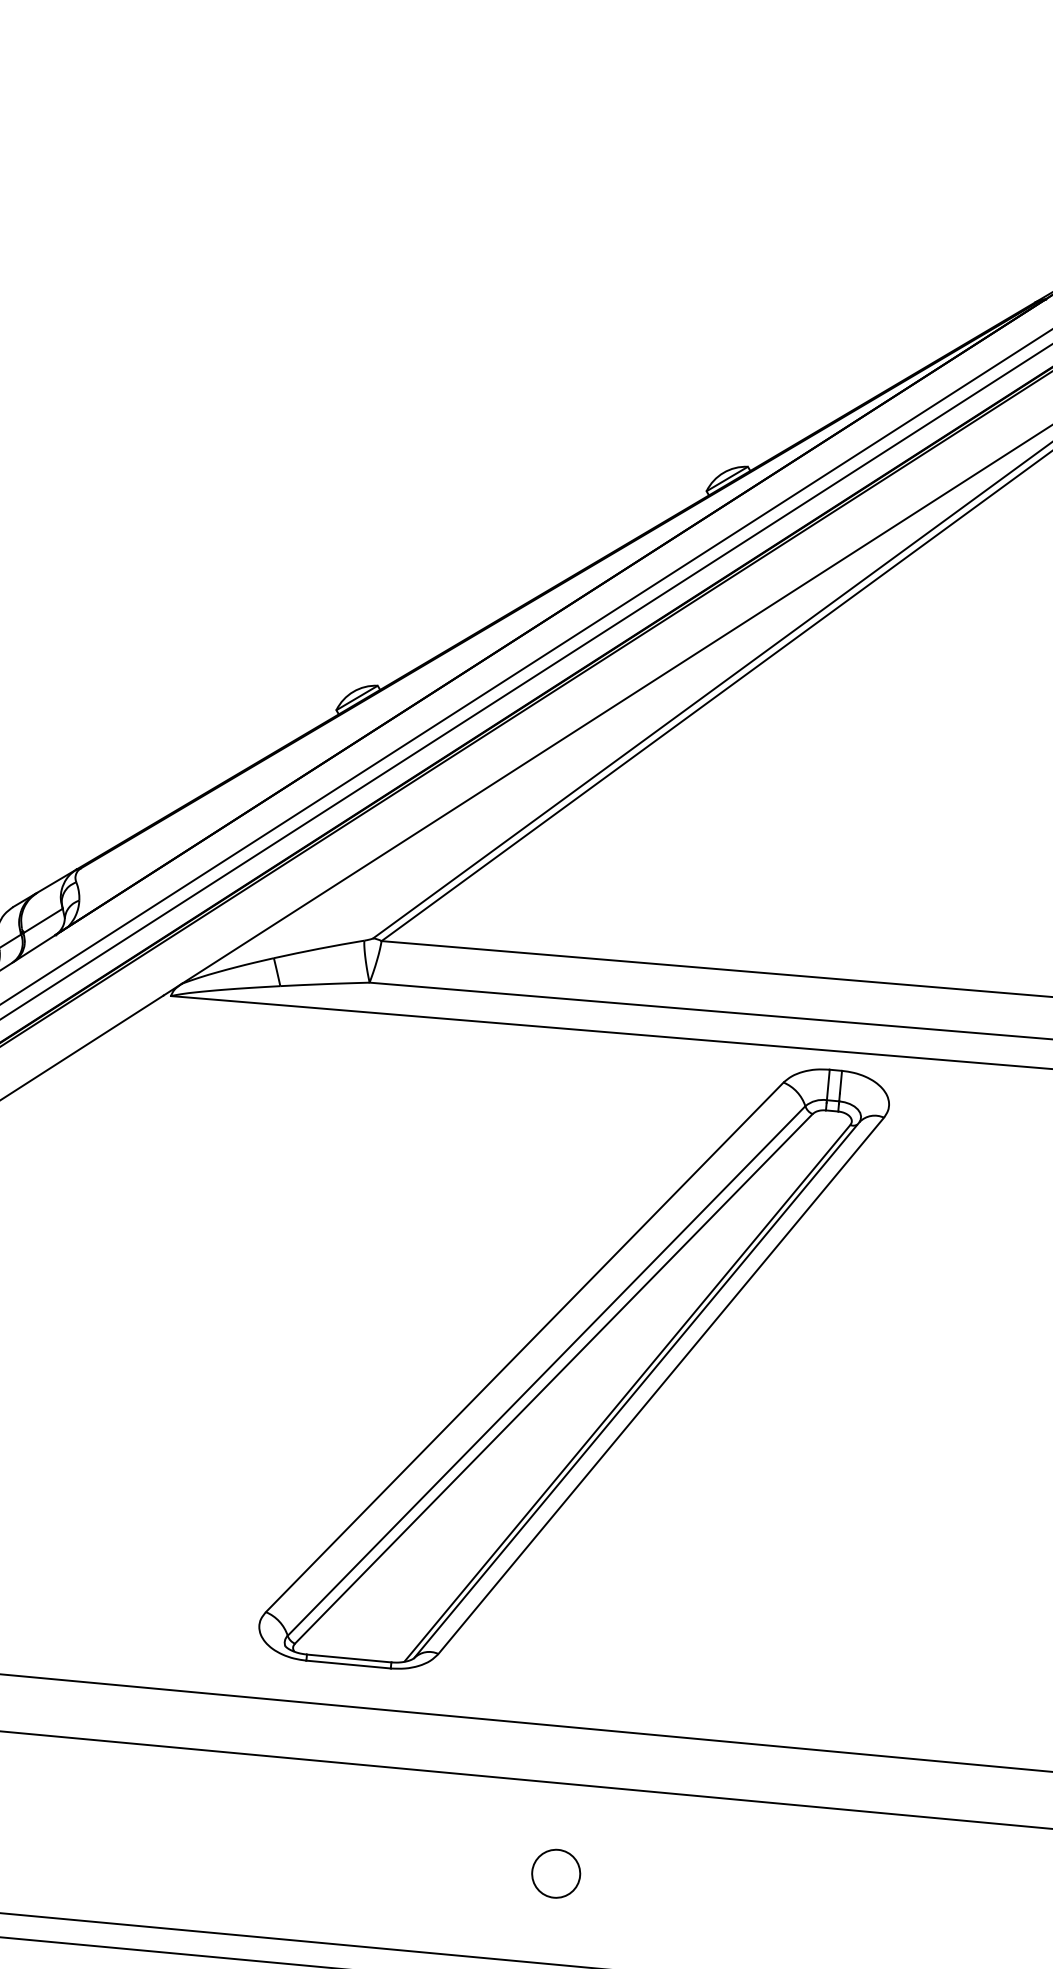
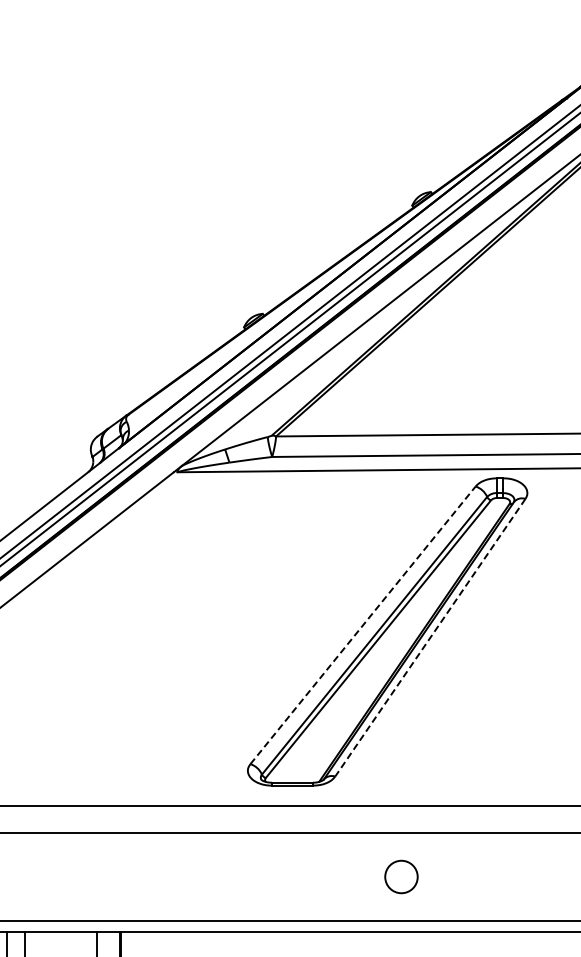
line: (525, 1347) -> (363, 625), solid -> dashed
line: (661, 1387) -> (430, 638), solid -> dashed
circle: (556, 1872) -> (401, 876), size x1.4

